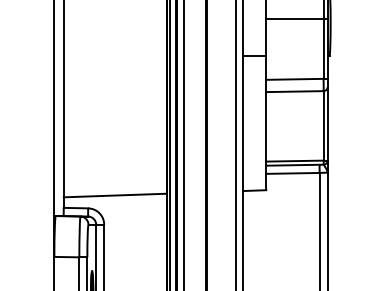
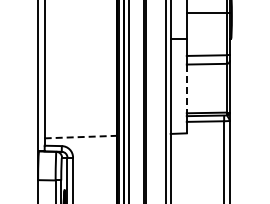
line: (265, 127) -> (186, 89), solid -> dashed
line: (116, 196) -> (81, 137), solid -> dashed

